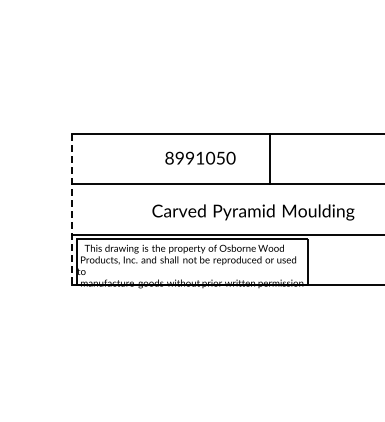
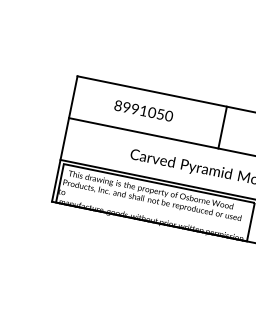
text: (200, 157) -> (144, 110), moved
line: (269, 158) -> (222, 127), moved
line: (72, 209) -> (65, 139), dashed -> solid

